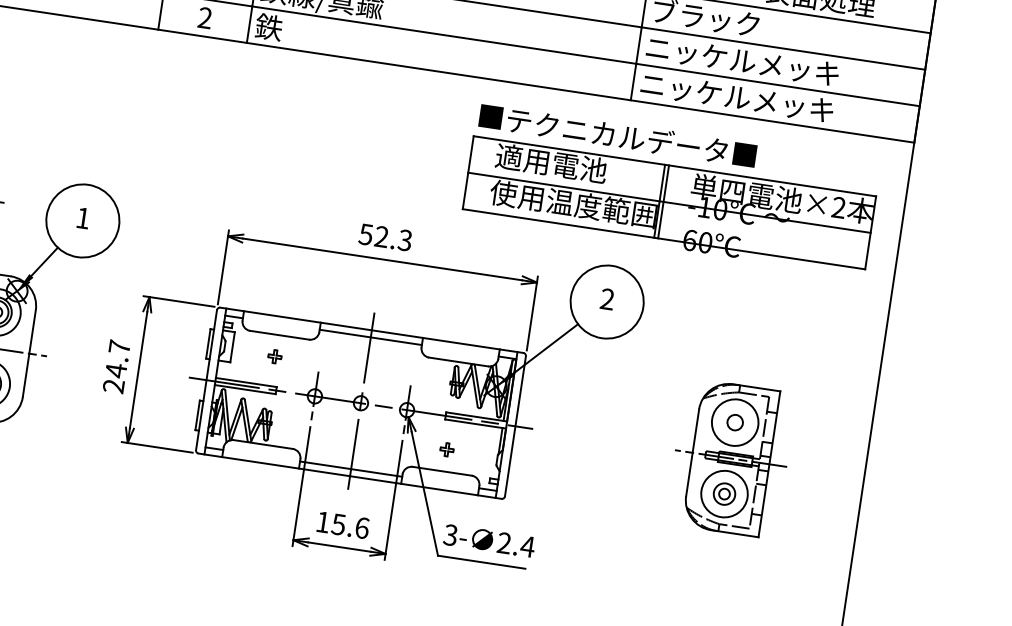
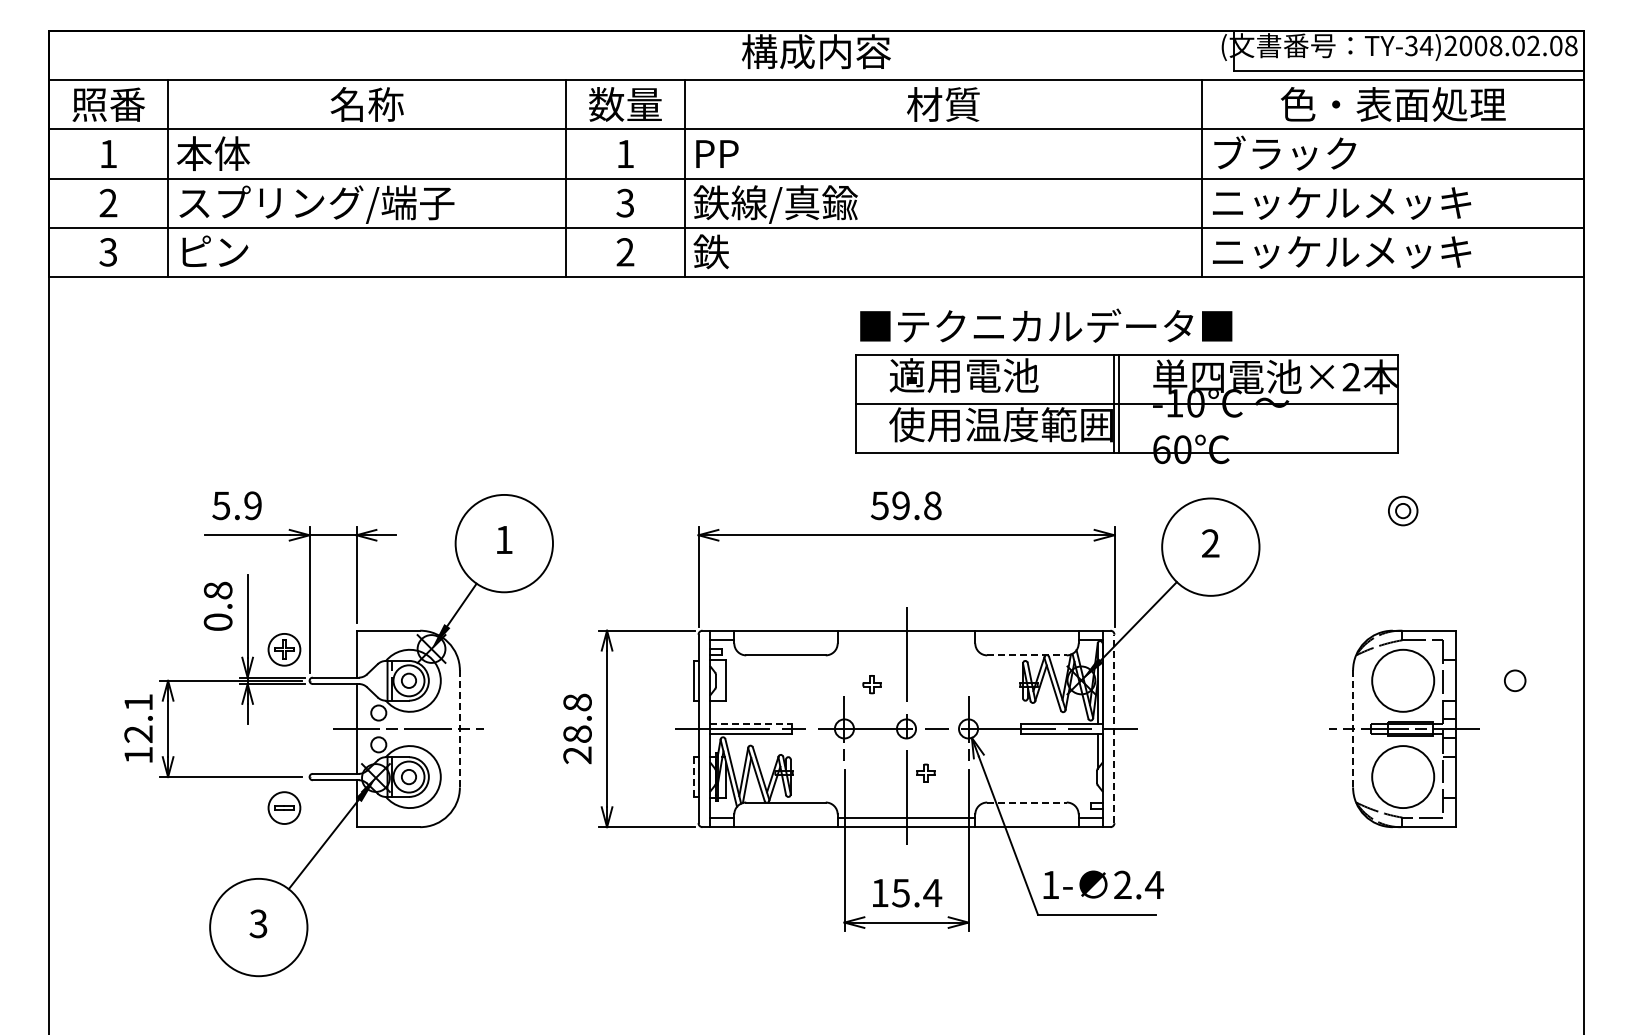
part: (670, 189) -> (1126, 386), moved
text: (393, 238) -> (916, 505), 52.3 -> 59.8
line: (370, 337) -> (906, 640), removed
line: (28, 354) -> (459, 729), solid -> dashed
part: (274, 356) -> (871, 684), moved
text: (117, 358) -> (577, 718), 24.7 -> 28.8
line: (458, 362) -> (1026, 655), solid -> dashed
line: (246, 382) -> (751, 724), solid -> dashed
line: (197, 415) -> (693, 777), solid -> dashed
circle: (735, 422) -> (1515, 680), moved
line: (515, 426) -> (1114, 728), solid -> dashed
part: (446, 449) -> (925, 772), moved
line: (692, 453) -> (1353, 729), solid -> dashed
line: (441, 471) -> (1026, 802), solid -> dashed
part: (724, 493) -> (1403, 510), moved
text: (362, 527) -> (932, 892), 15.6 -> 15.4
text: (450, 534) -> (1050, 884), 3- -> 1-

